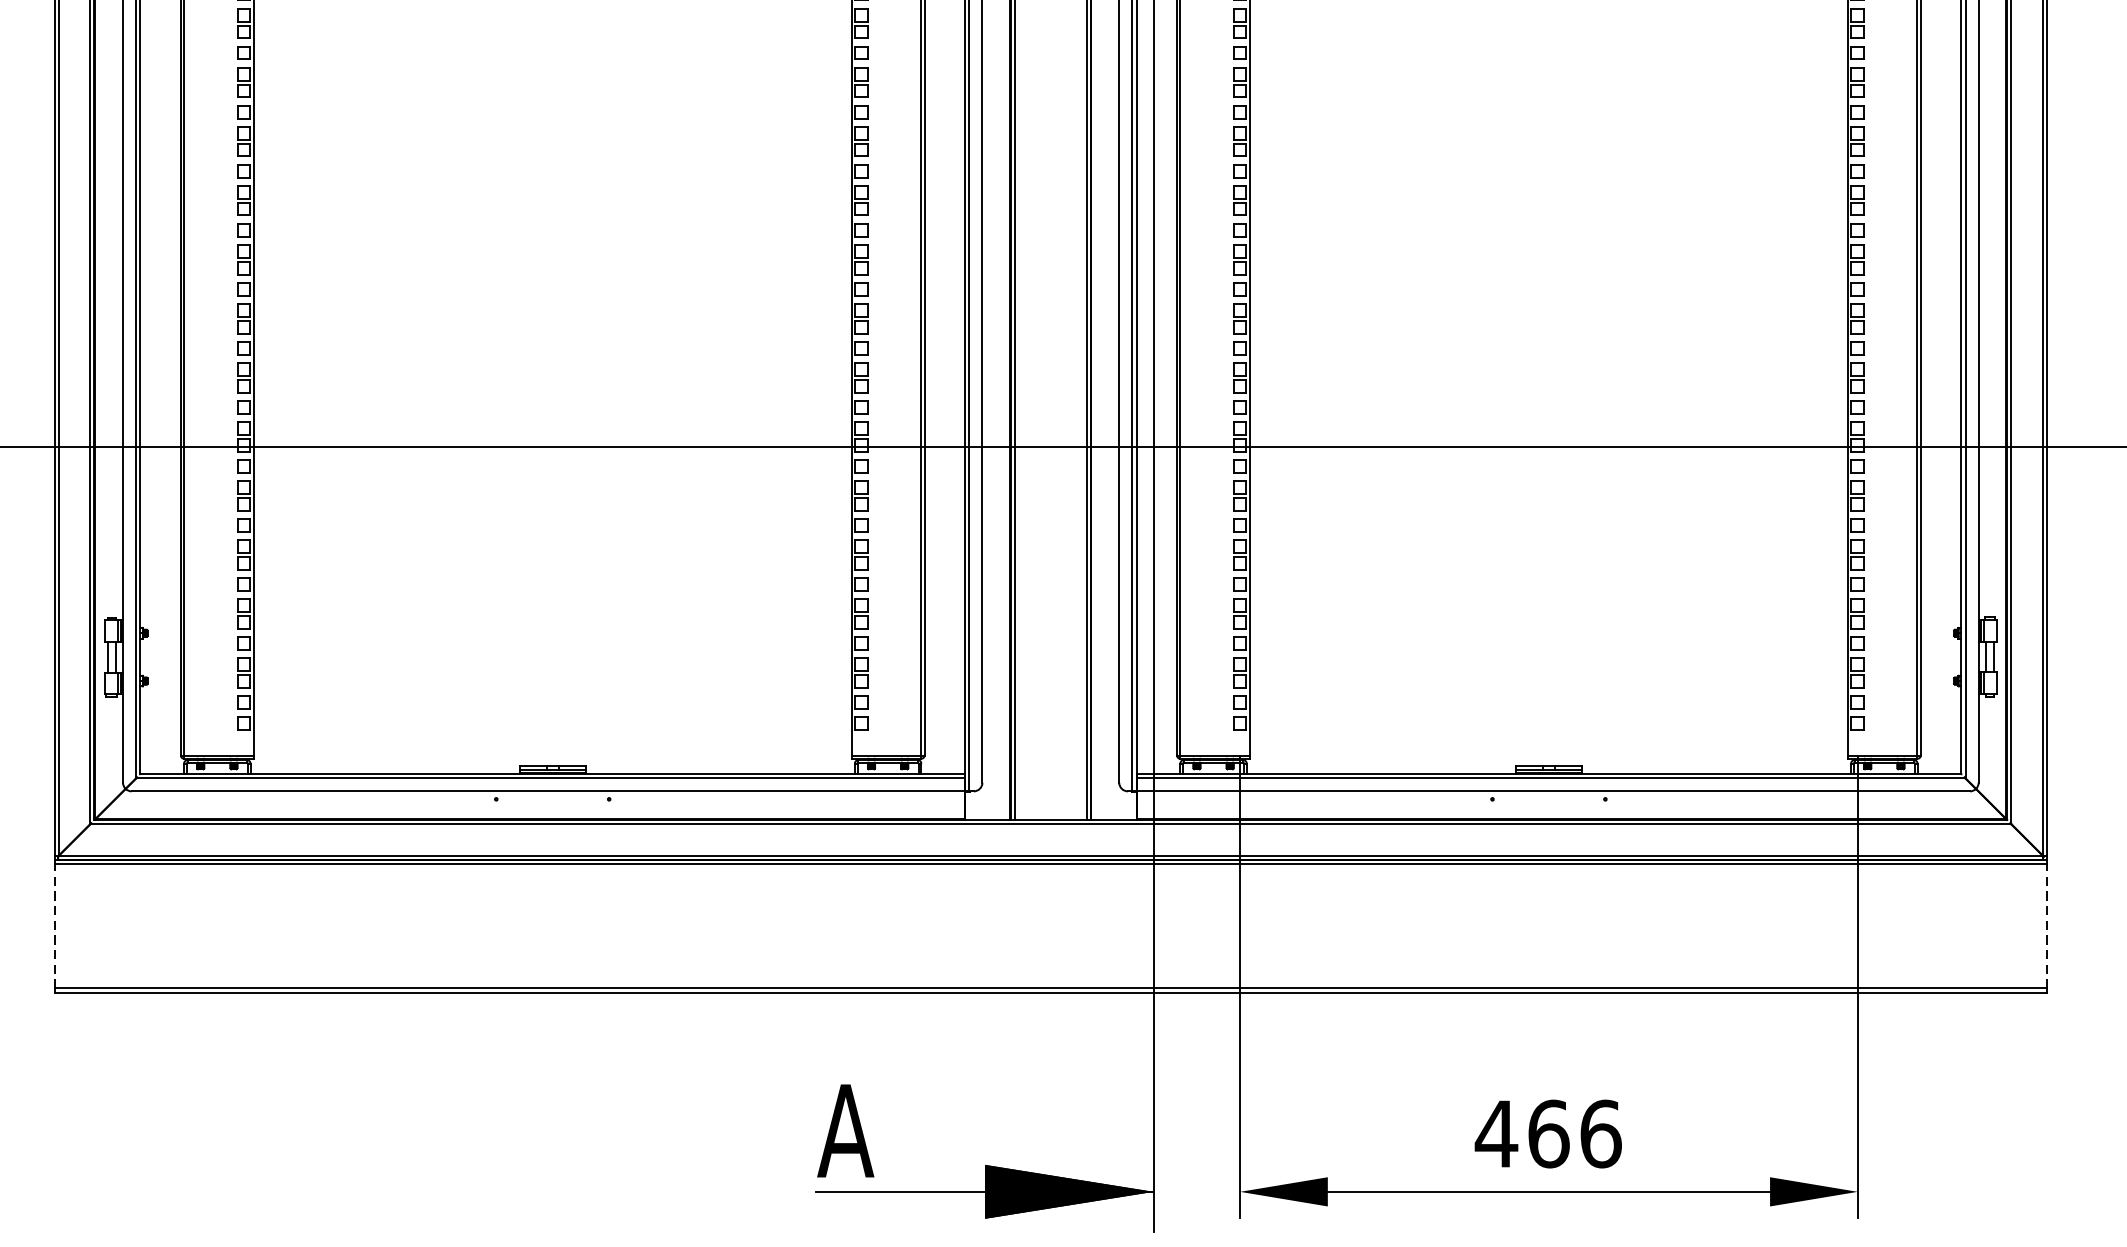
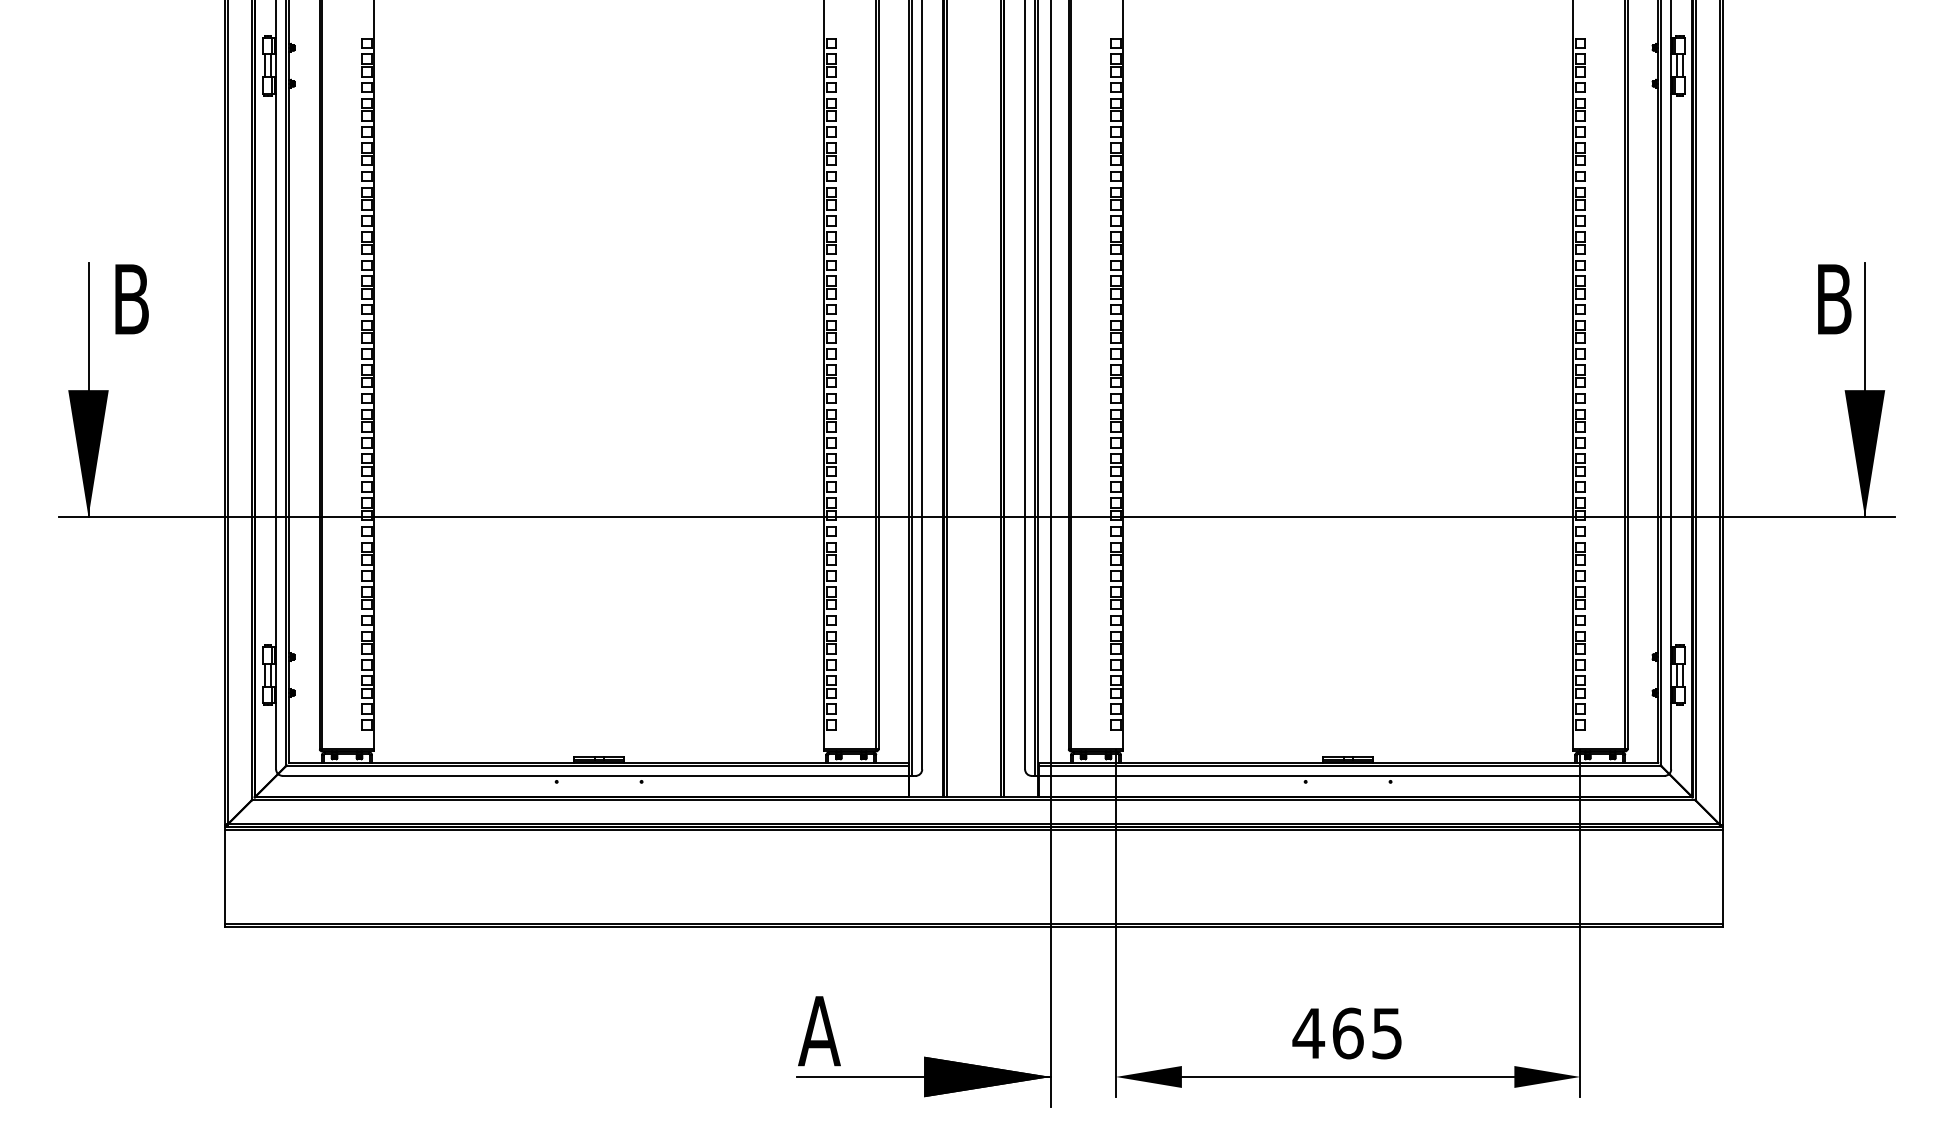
line: (54, 926) -> (224, 877), dashed -> solid
line: (2046, 926) -> (1722, 877), dashed -> solid
text: (1601, 1134) -> (1387, 1033), 466 -> 465

